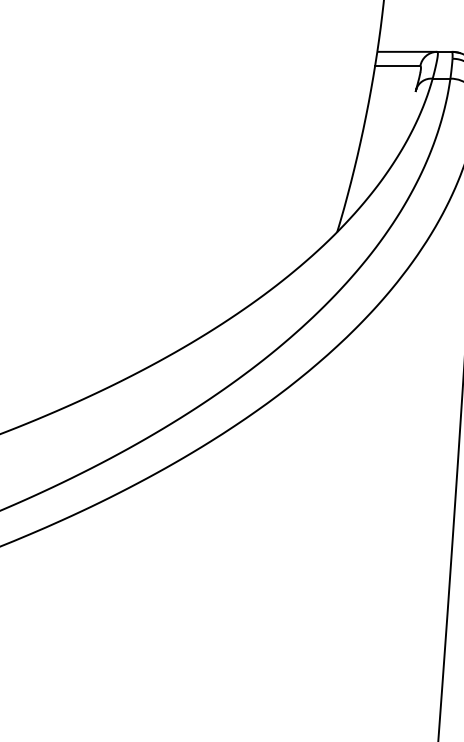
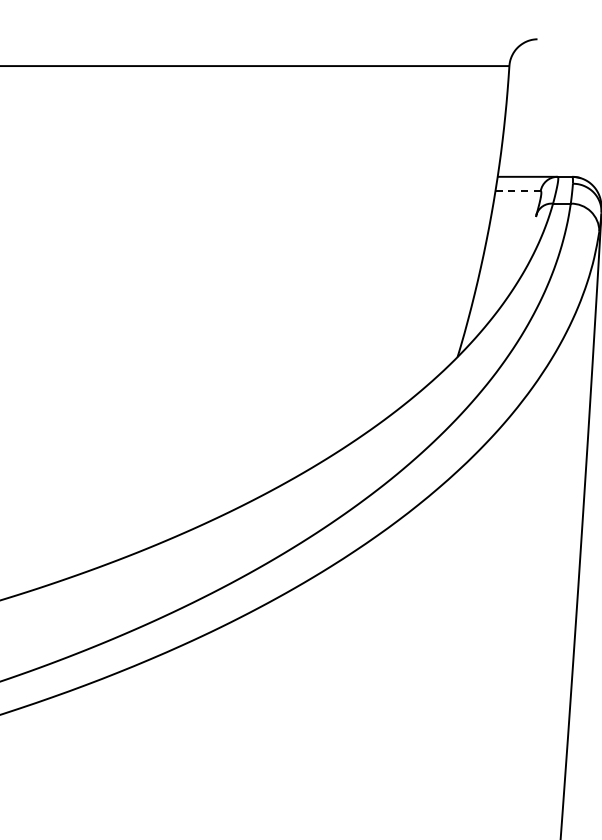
line: (398, 66) -> (518, 191), solid -> dashed

